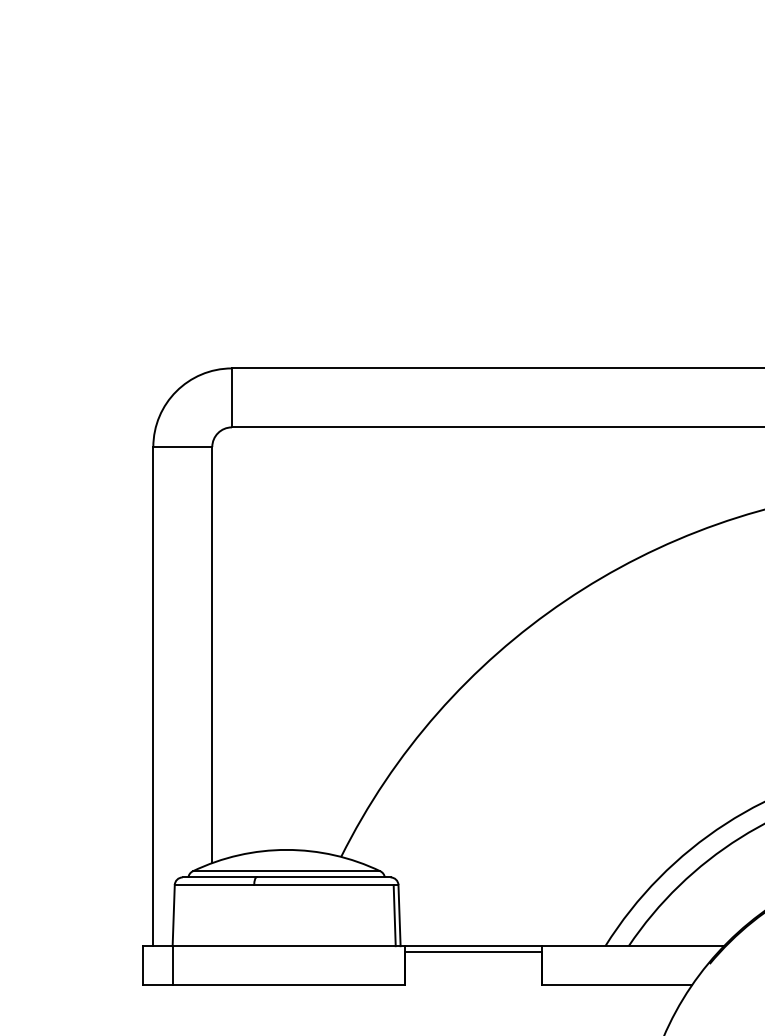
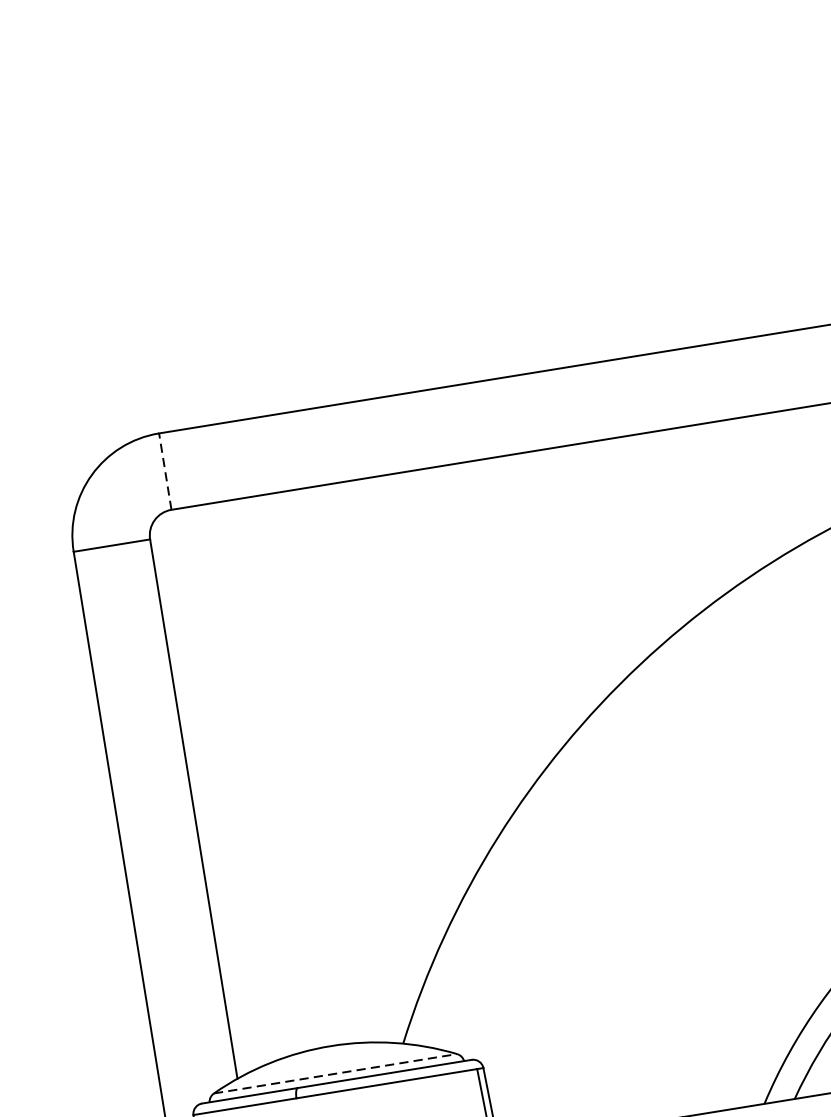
line: (231, 397) -> (164, 471), solid -> dashed
line: (286, 871) -> (335, 1074), solid -> dashed

